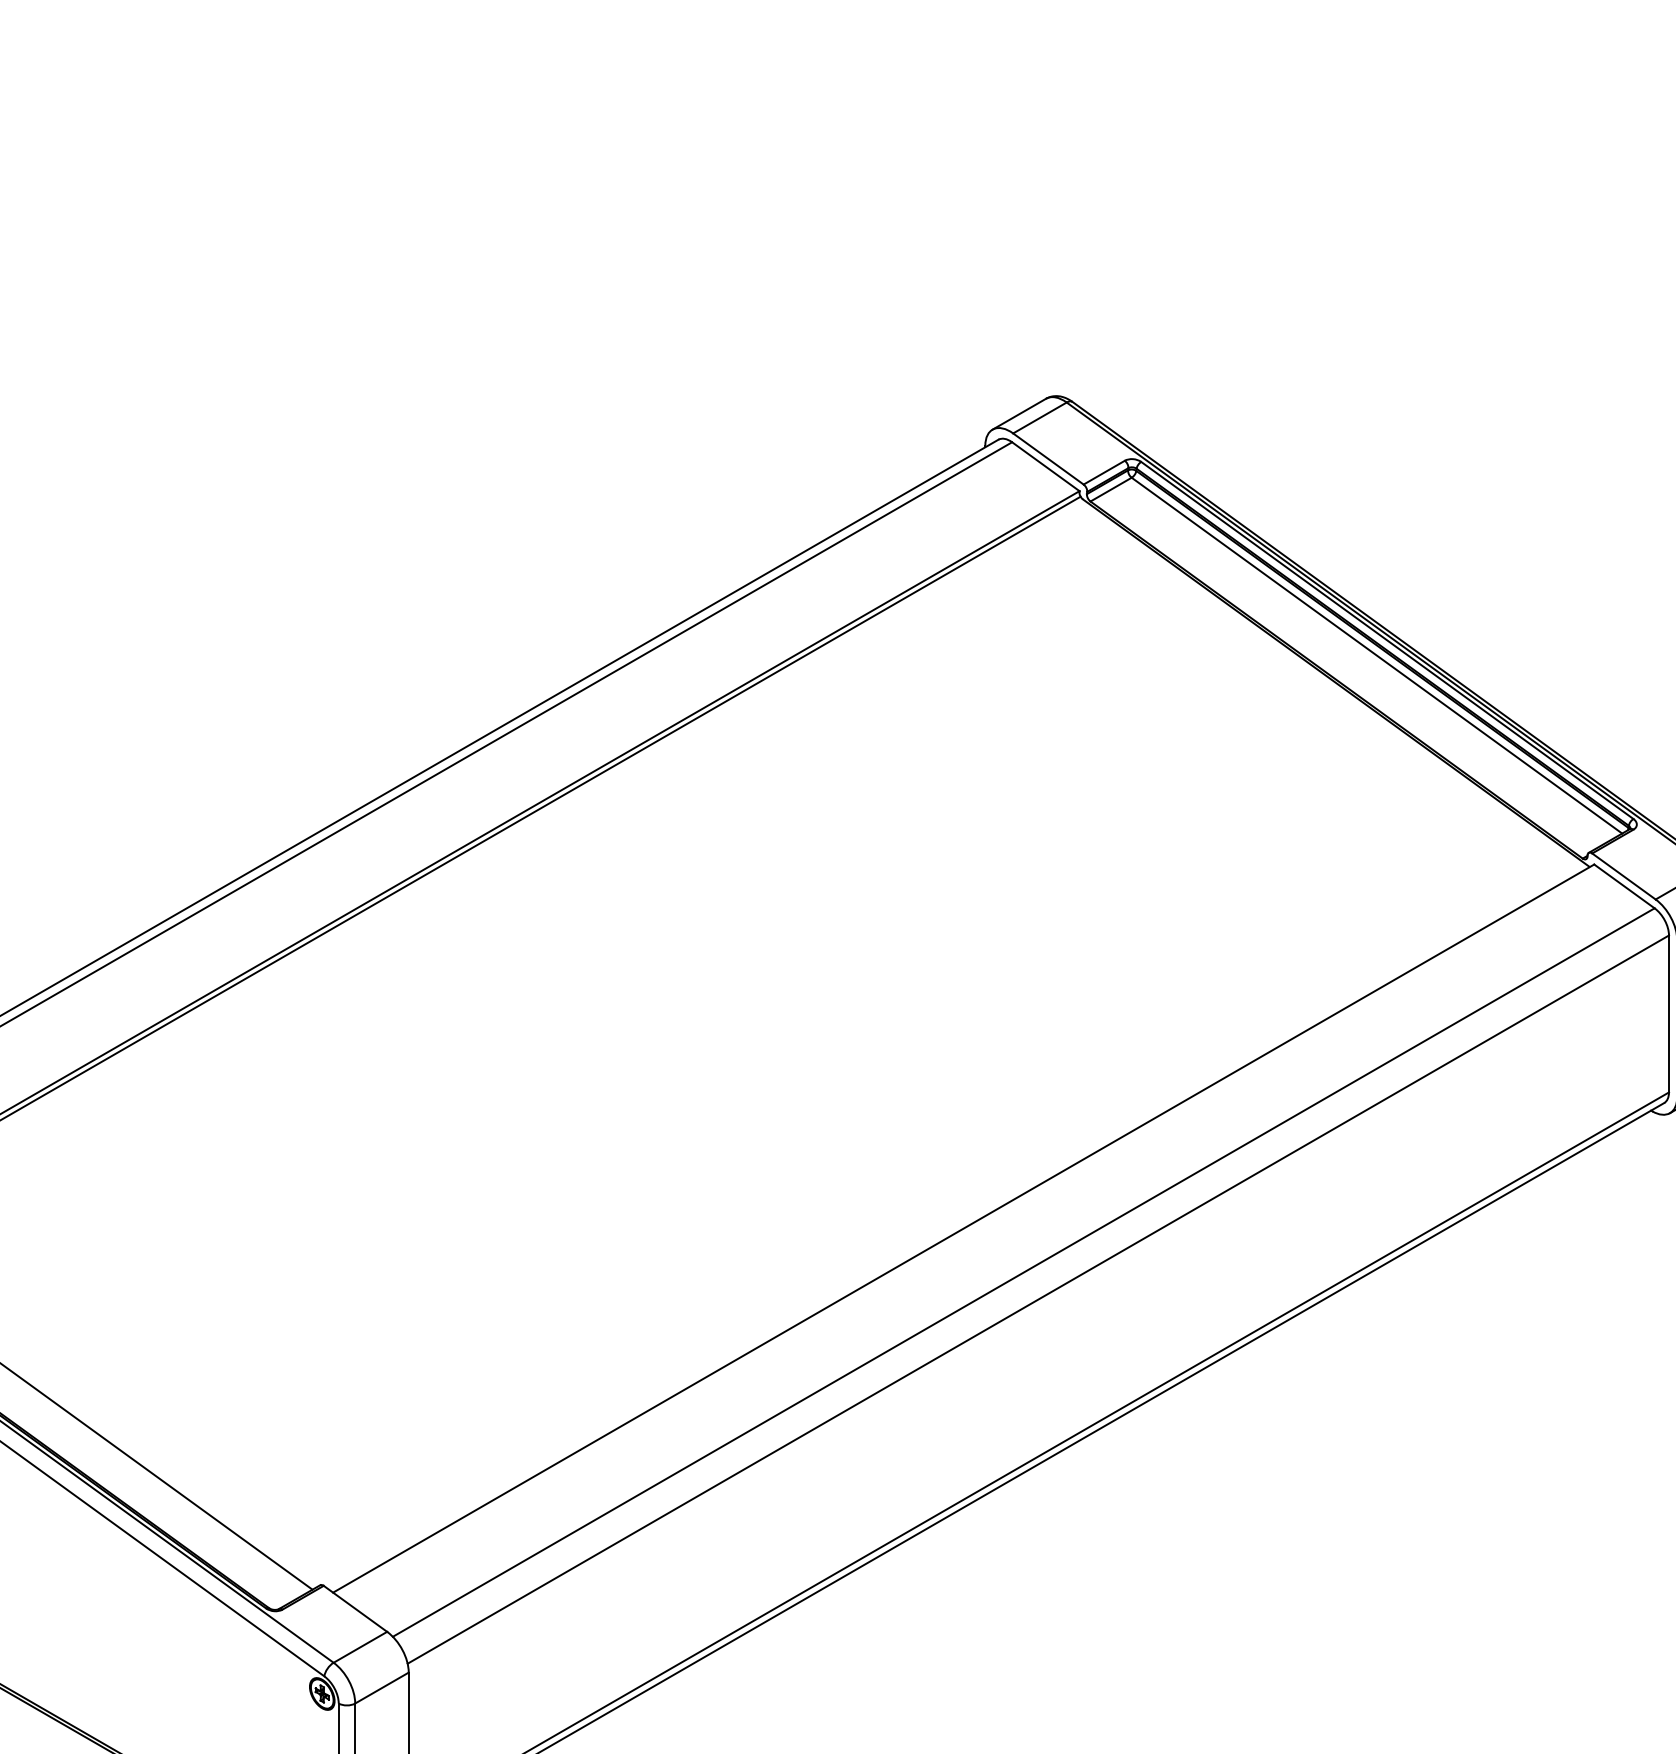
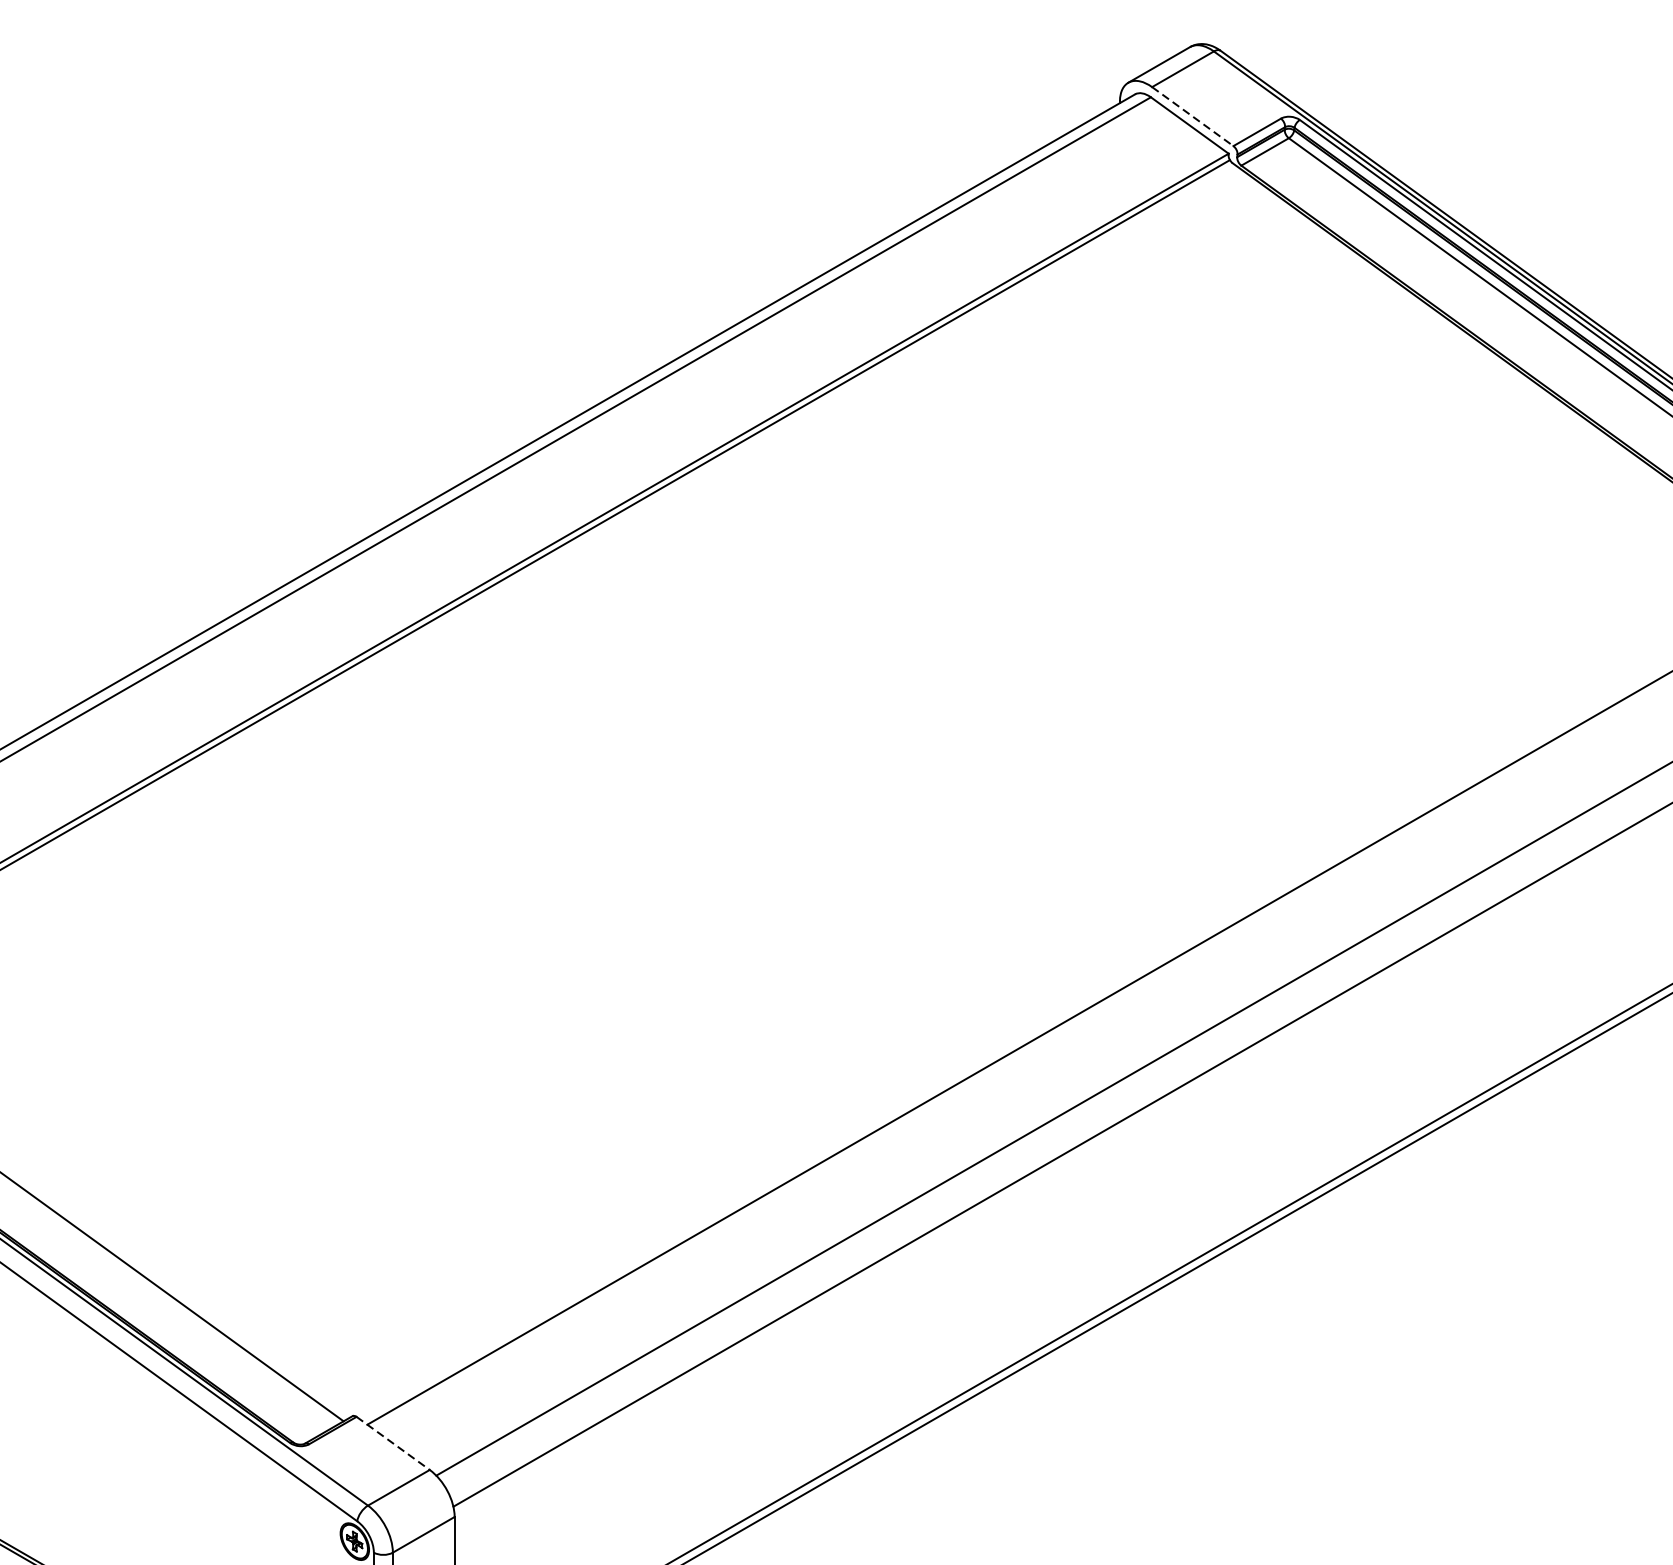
line: (1048, 459) -> (1192, 117), solid -> dashed
line: (355, 1609) -> (393, 1444), solid -> dashed

